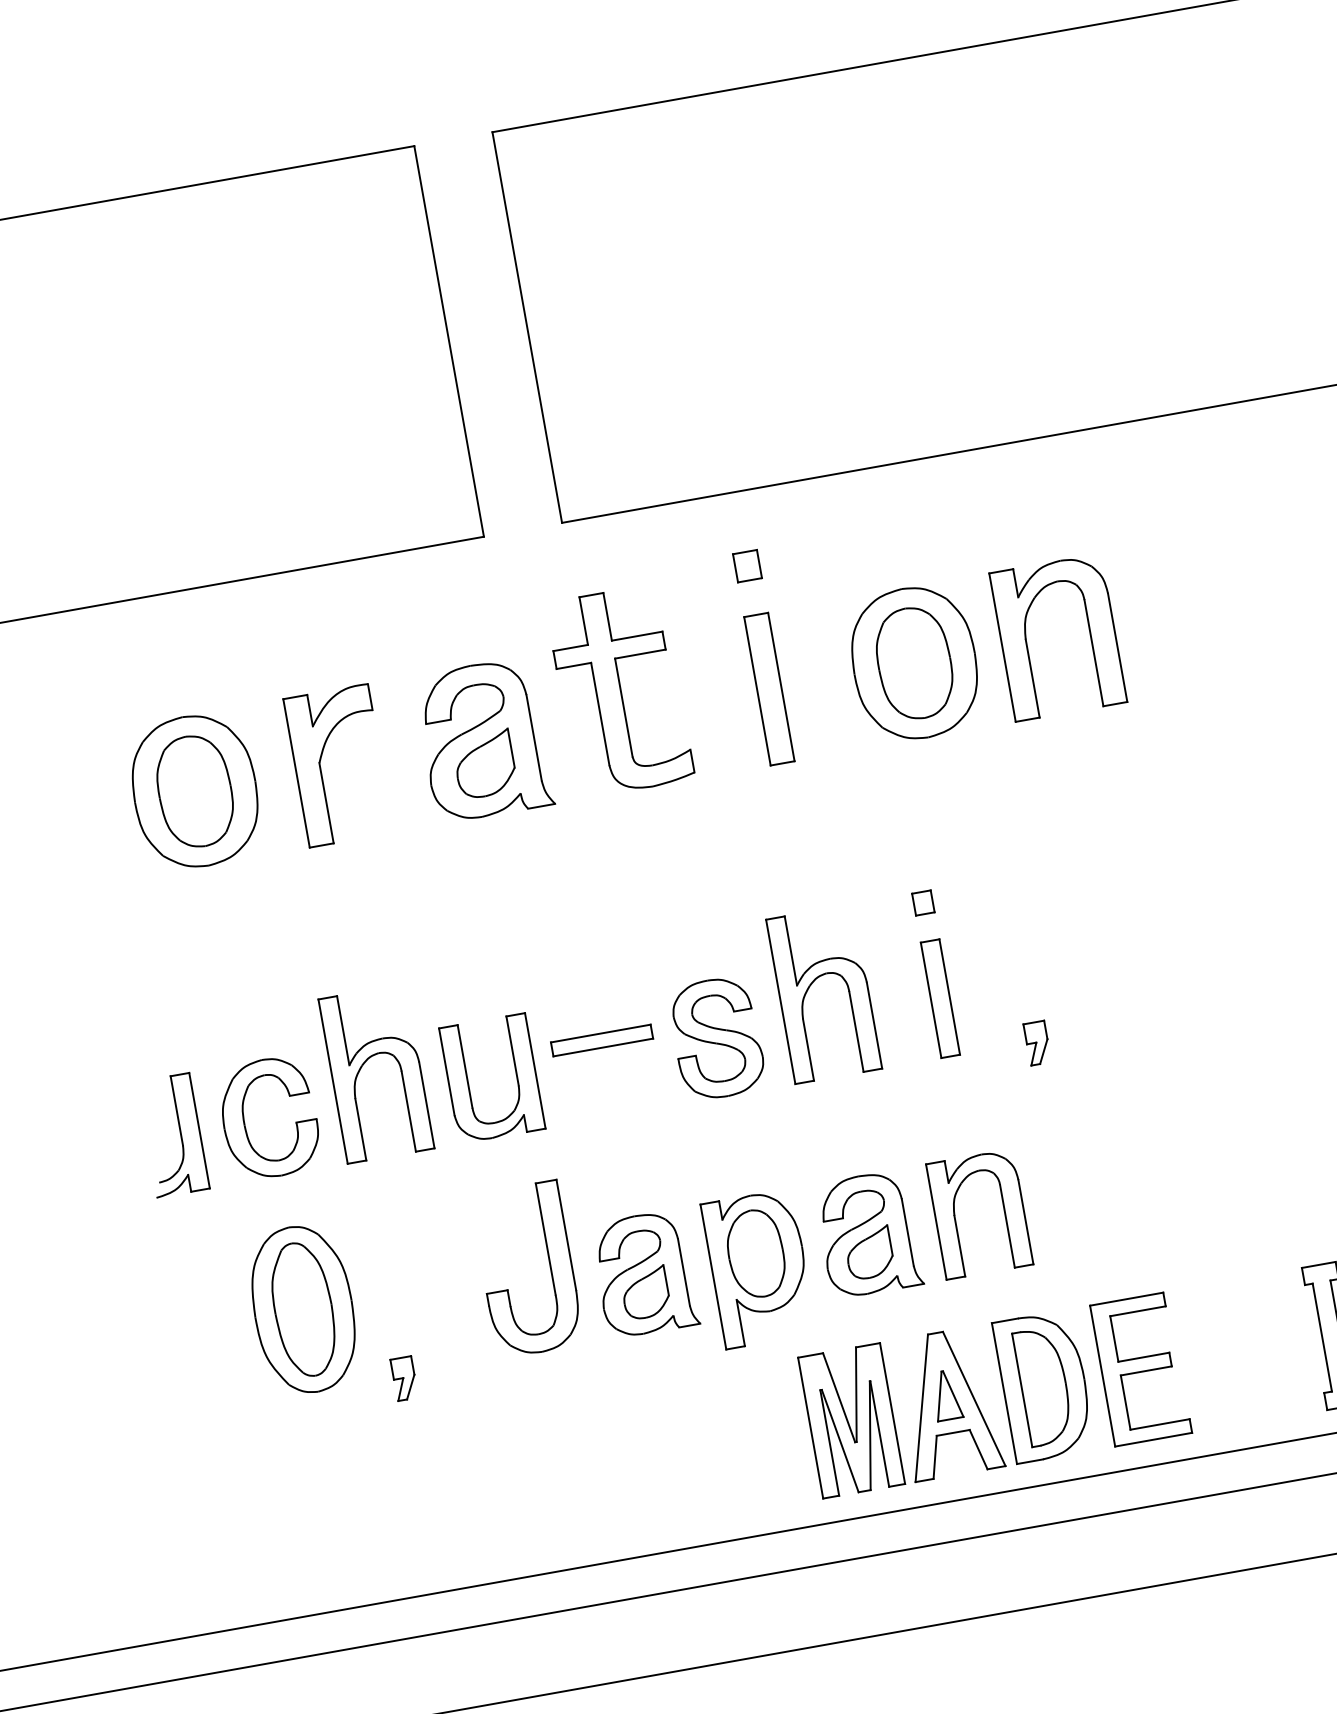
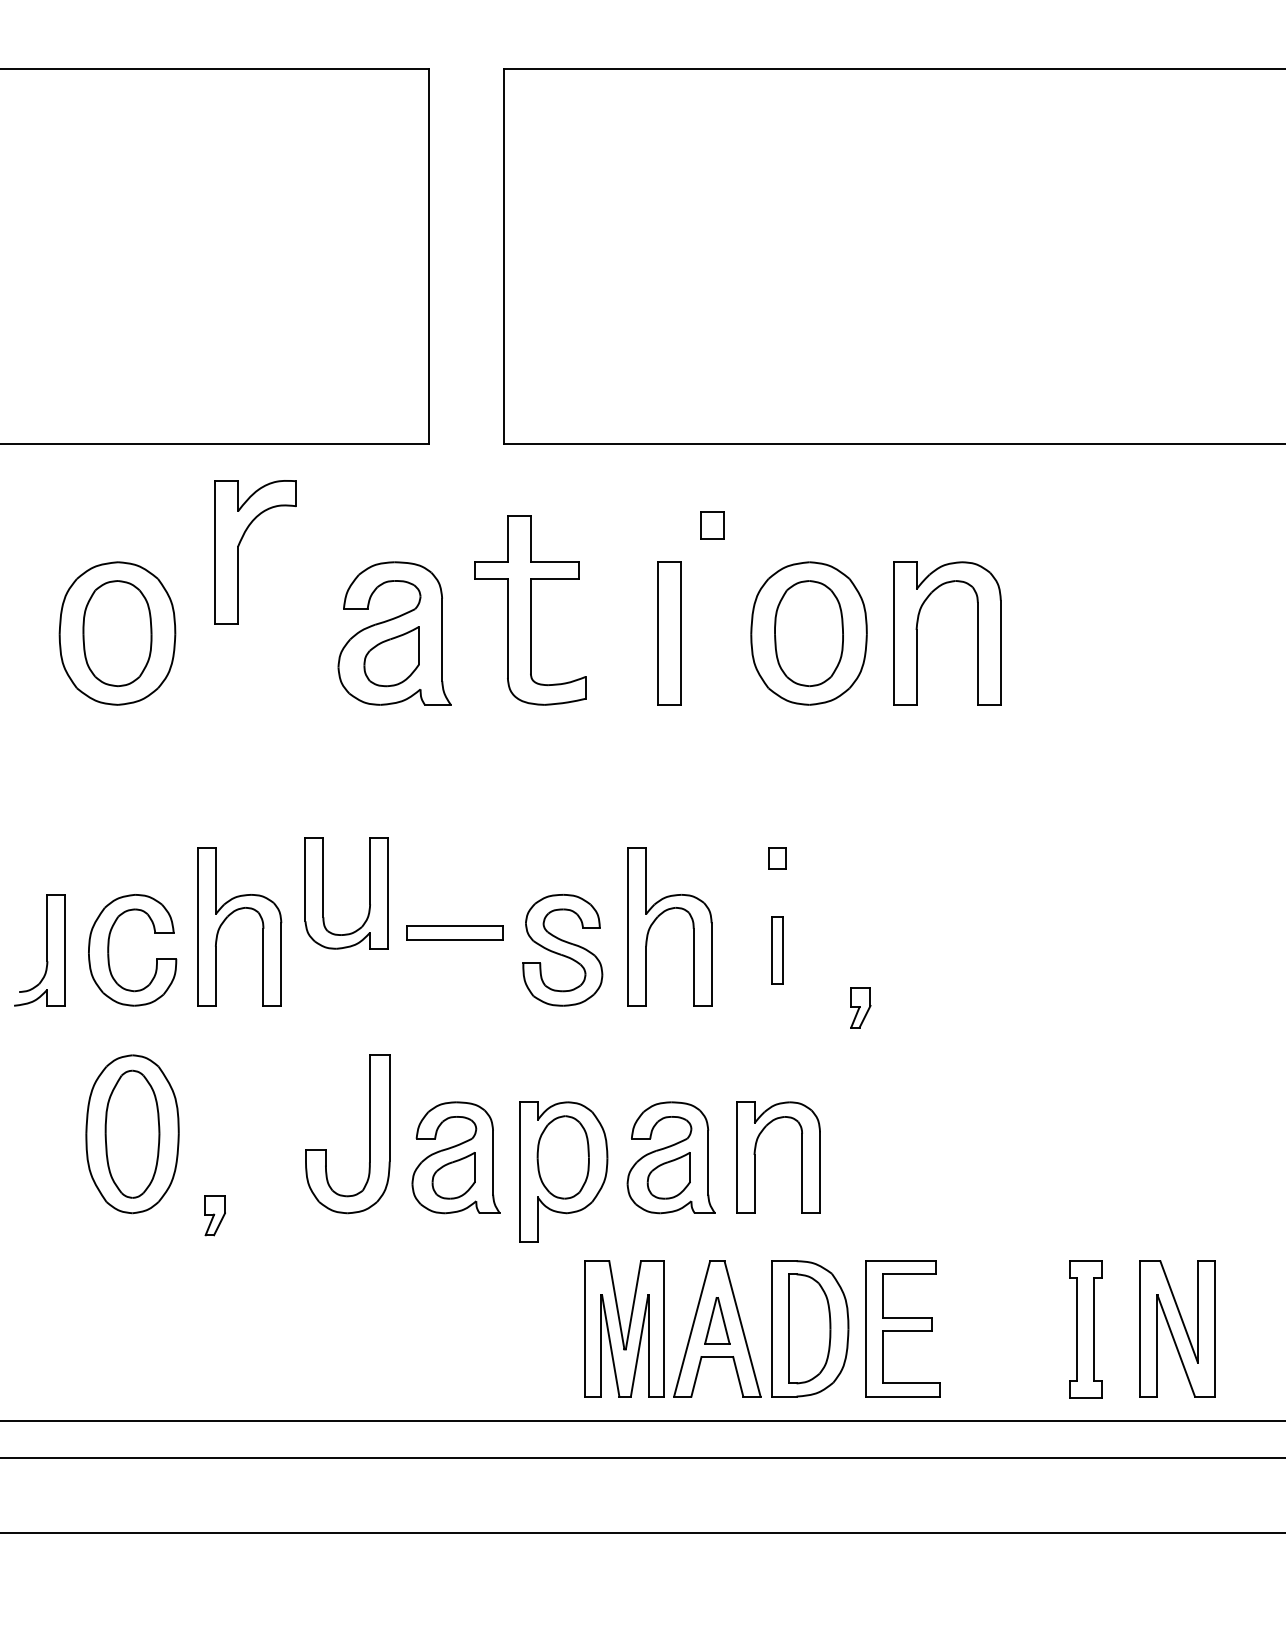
part: (747, 566) -> (712, 525), moved
part: (320, 768) -> (238, 552), moved
part: (940, 998) -> (777, 950), size x0.6
part: (468, 1083) -> (323, 893), moved

